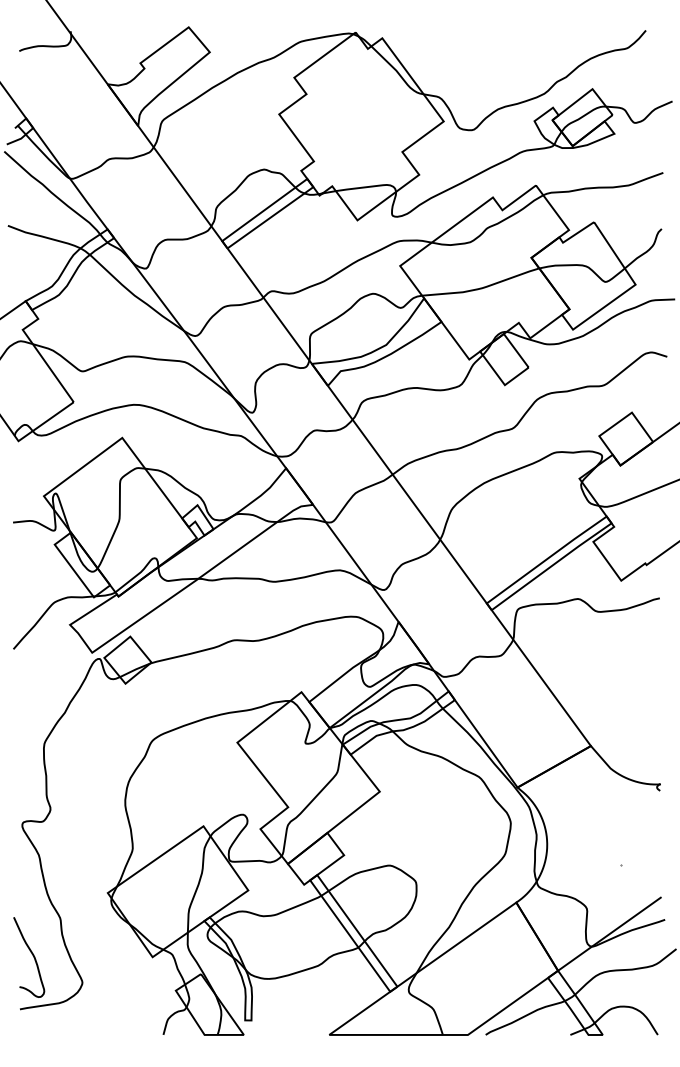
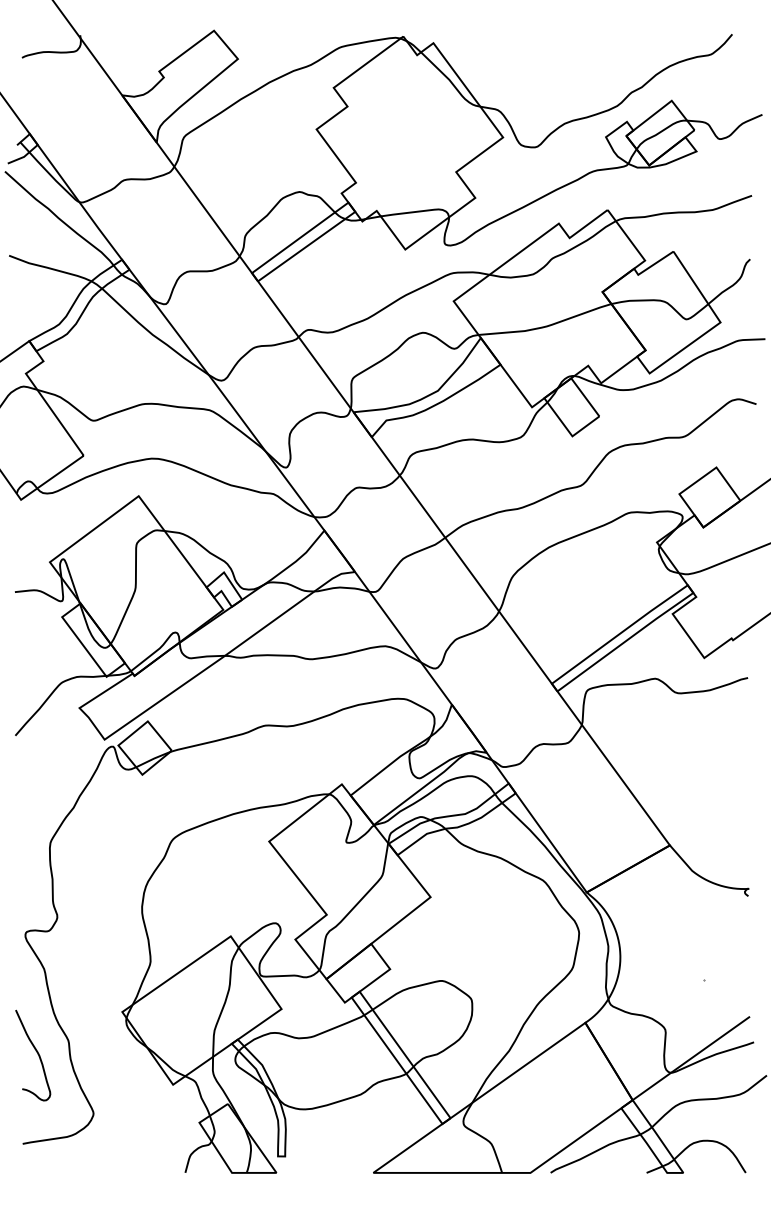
curve: (31, 954) -> (35, 1052), moved

